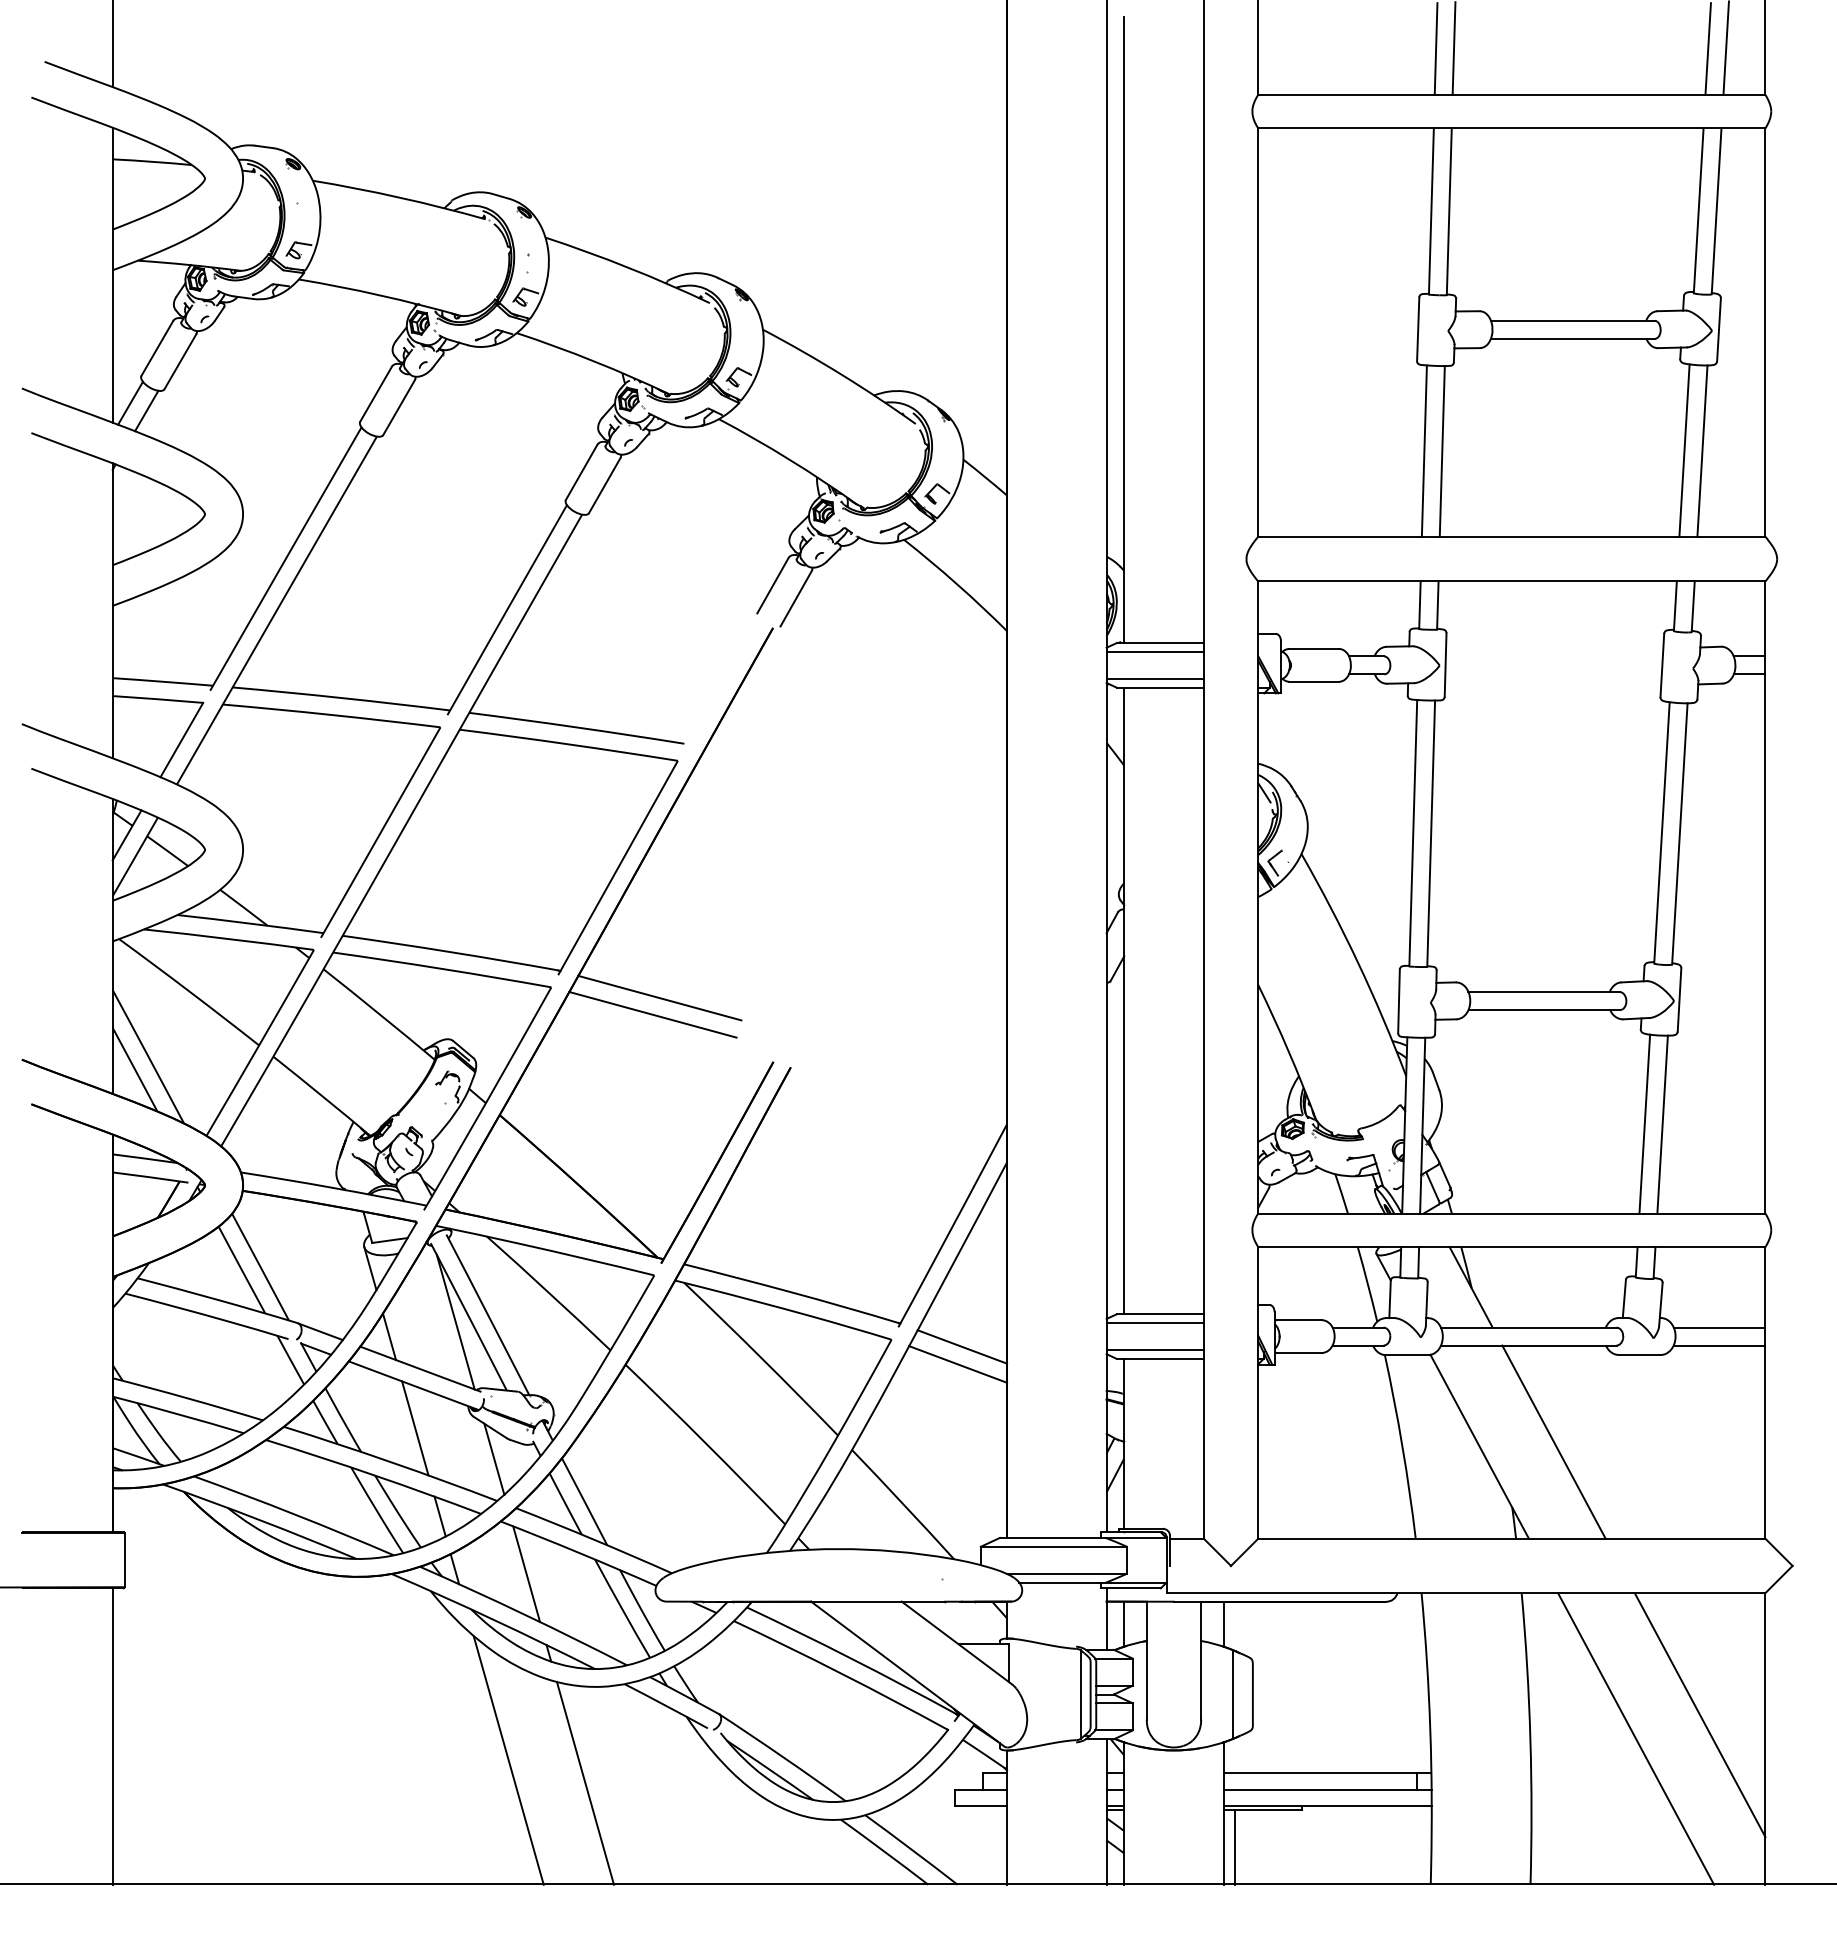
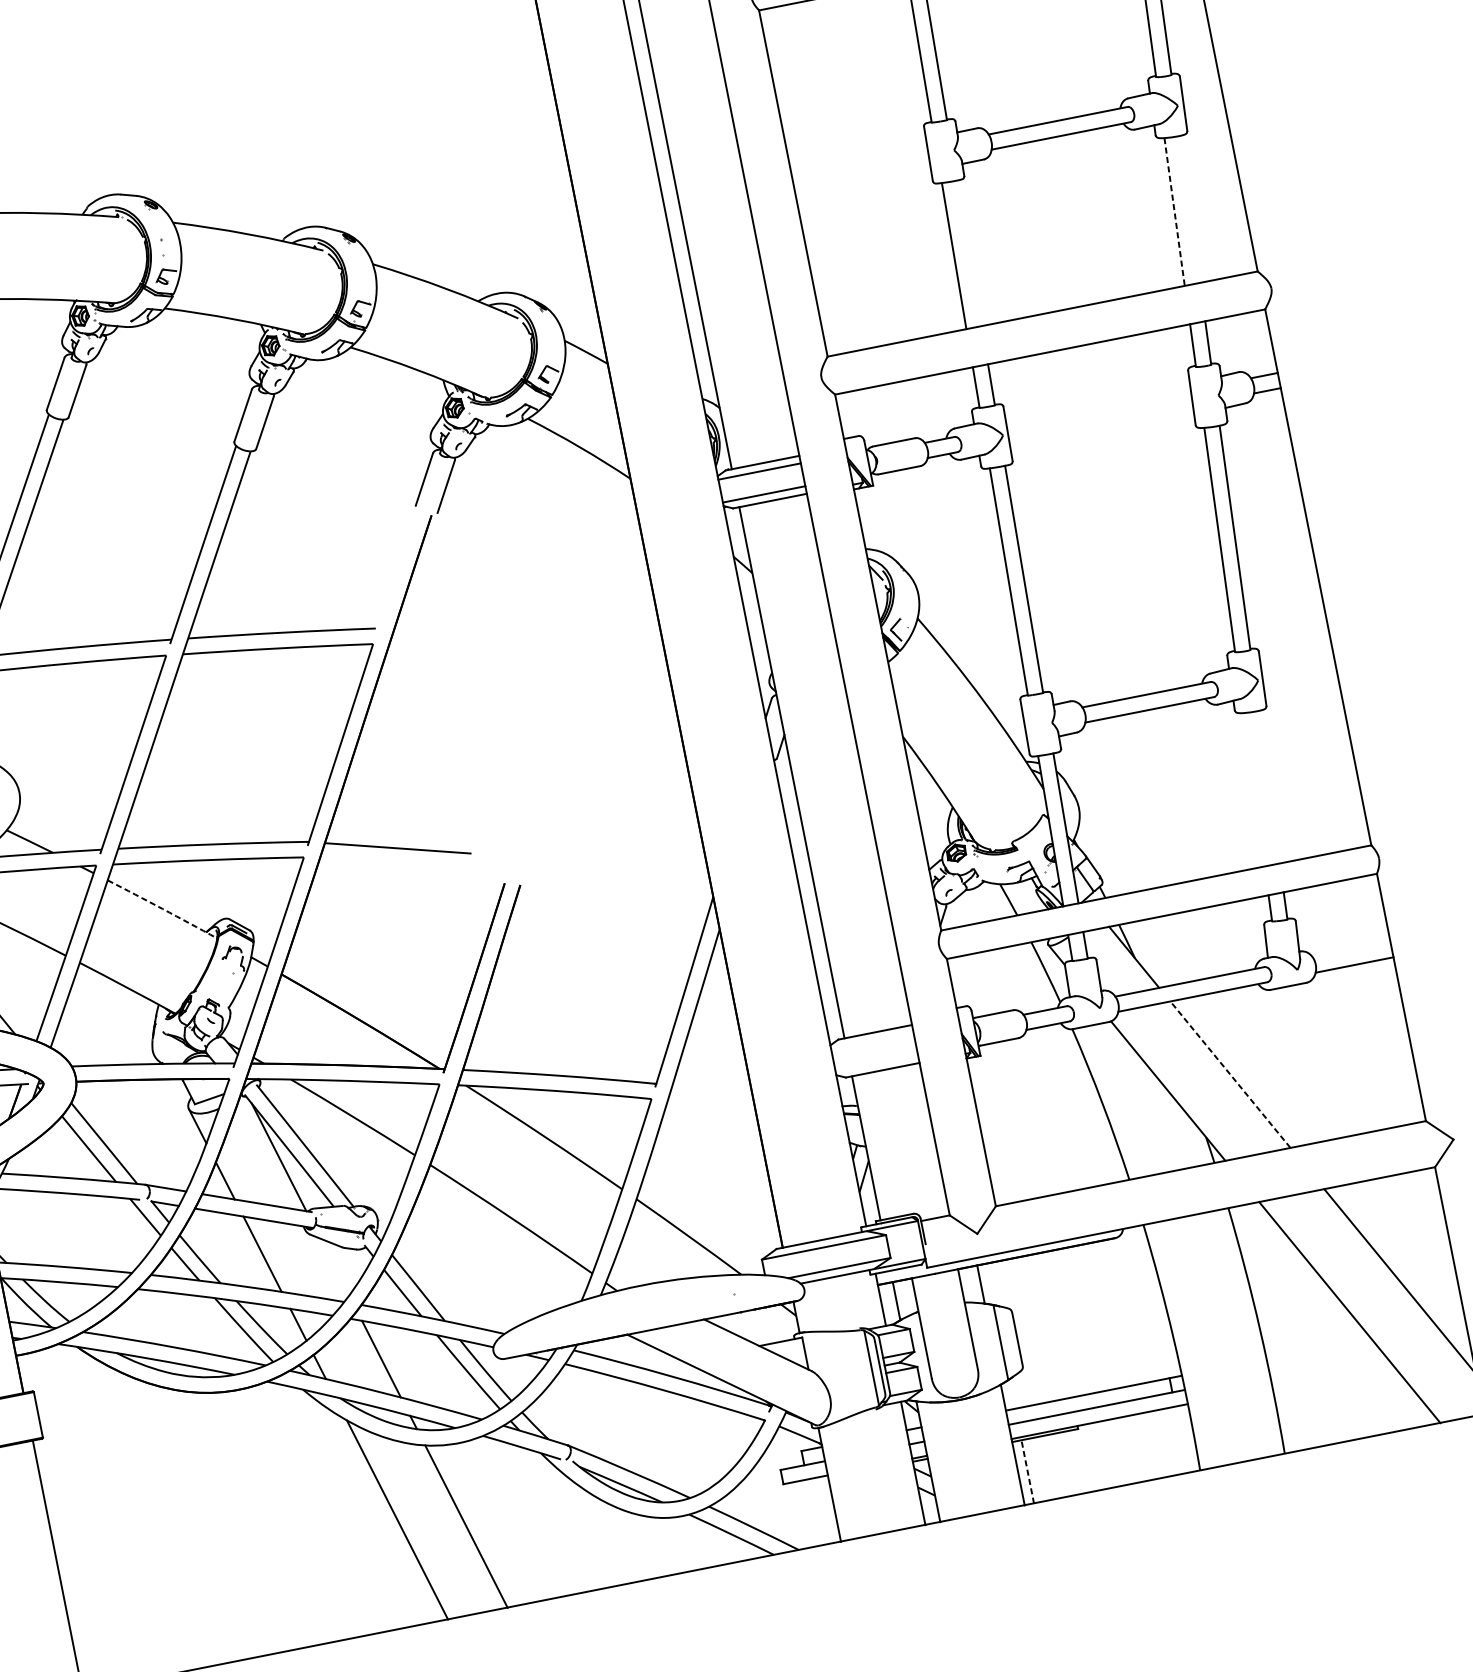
line: (1702, 450) -> (1189, 208), removed
line: (1441, 451) -> (968, 253), removed
line: (1684, 451) -> (1174, 212), solid -> dashed
line: (379, 1014) -> (162, 909), solid -> dashed
line: (652, 1014) -> (394, 863), removed
line: (1644, 1123) -> (1253, 789), removed
line: (1662, 1124) -> (1269, 787), removed
line: (1154, 1323) -> (871, 1041), removed
line: (1719, 1327) -> (1351, 949), removed
line: (962, 1346) -> (712, 1092), removed
line: (1154, 1350) -> (876, 1064), removed
line: (958, 1364) -> (712, 1108), removed
line: (1554, 1442) -> (1230, 1074), solid -> dashed
line: (494, 1458) -> (334, 1266), removed
line: (1234, 1846) -> (1027, 1471), solid -> dashed

